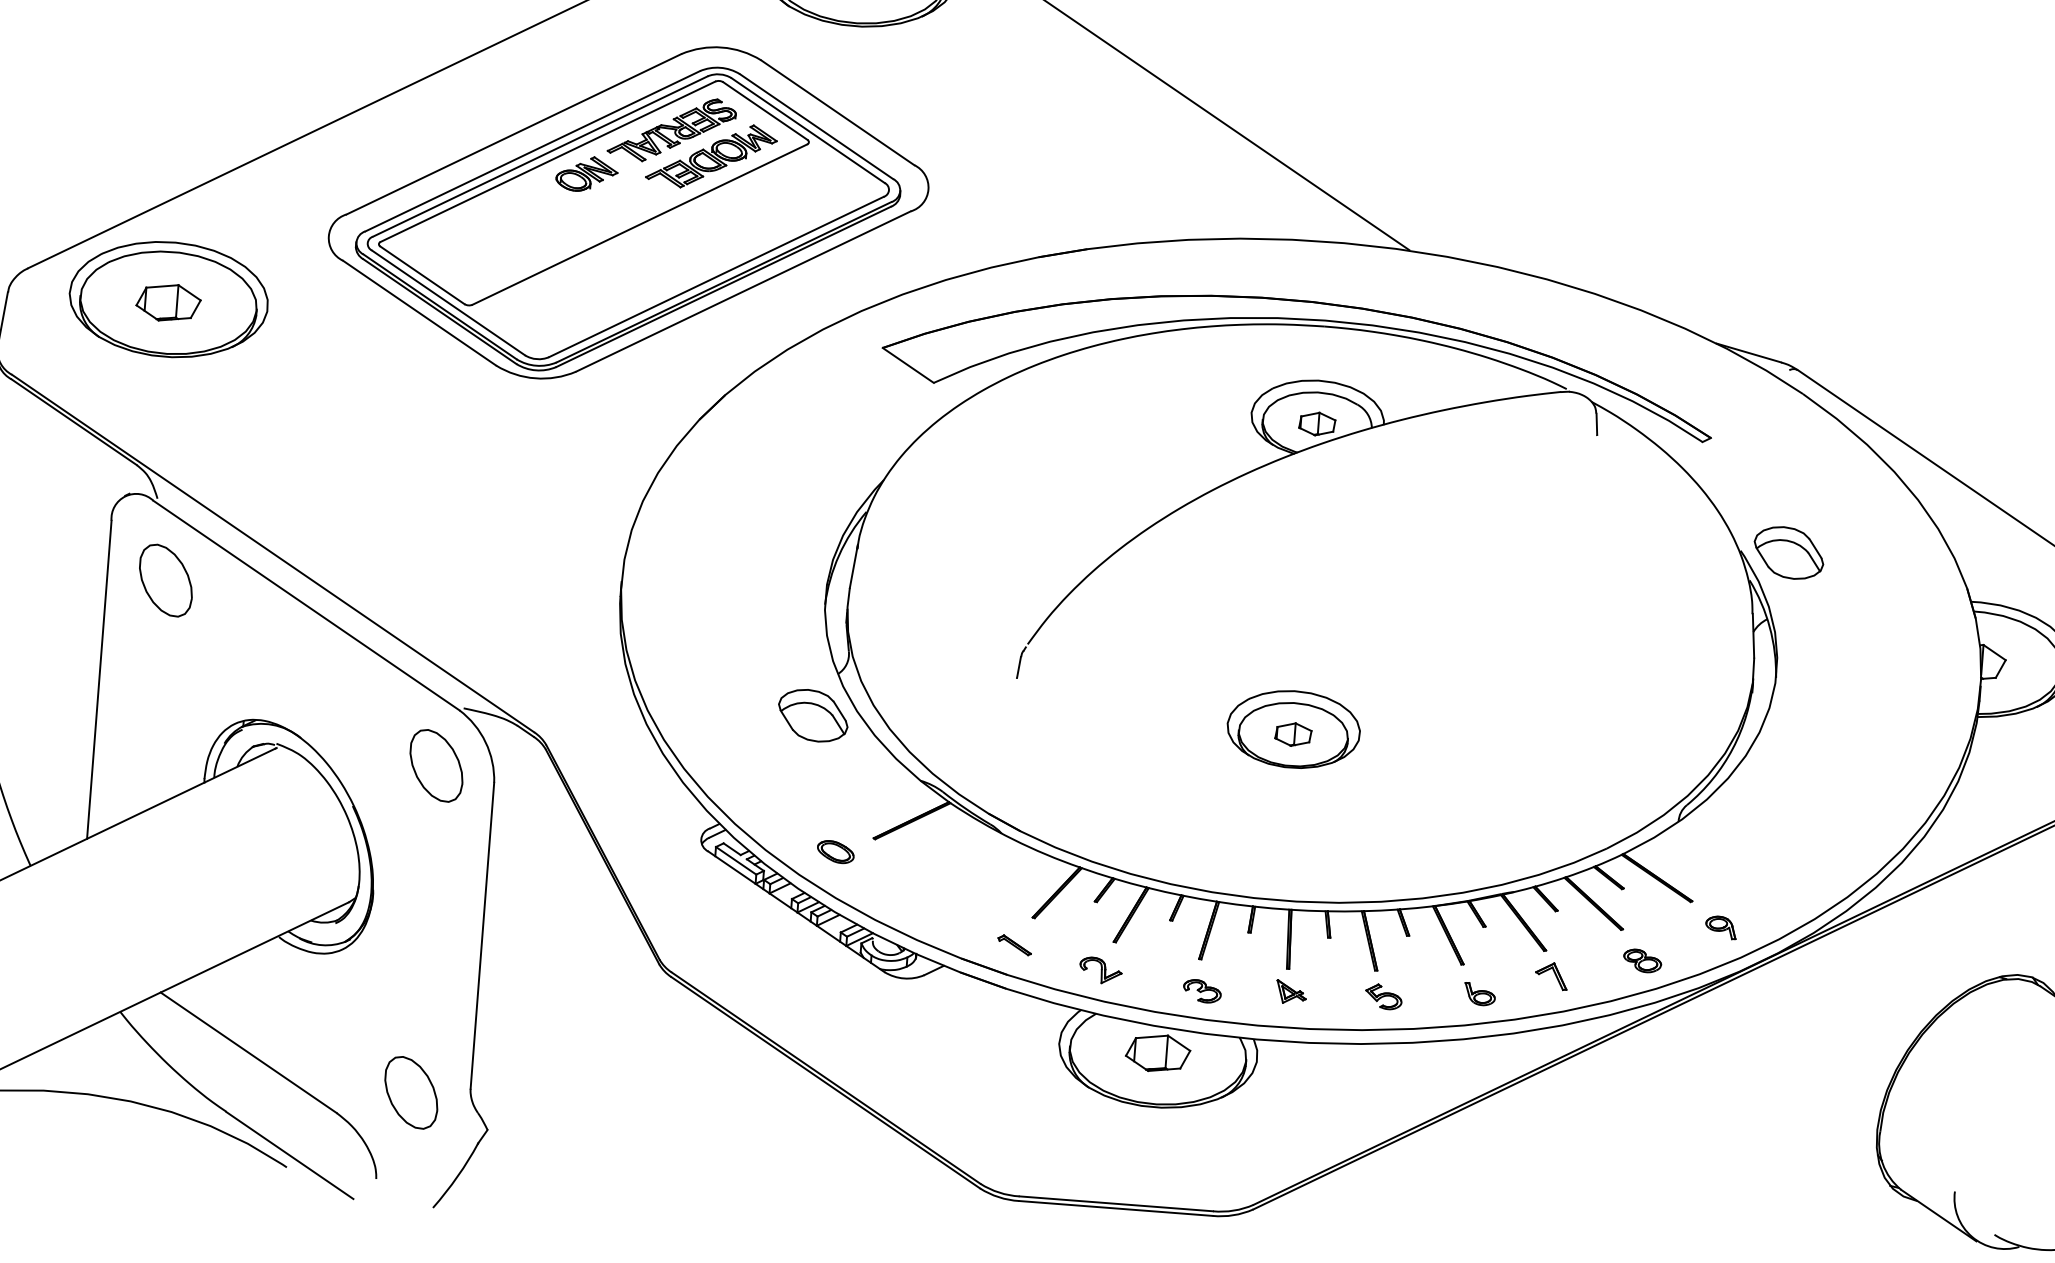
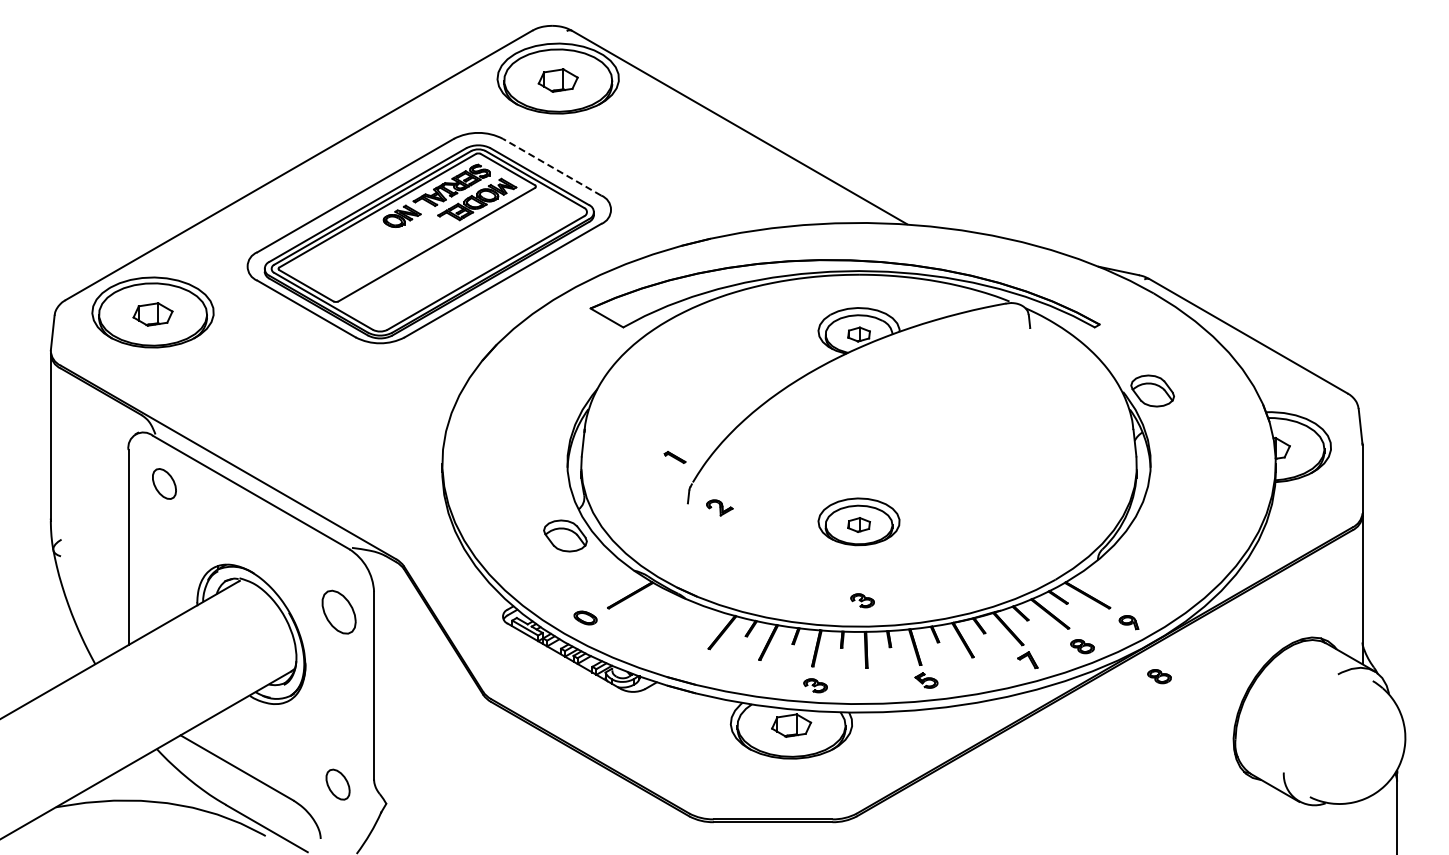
line: (838, 113) -> (552, 167), solid -> dashed
part: (166, 579) -> (164, 483), size x0.7
part: (435, 764) -> (338, 611), moved
part: (1289, 858) -> (862, 600), added
part: (1013, 945) -> (674, 457), moved
part: (1100, 969) -> (719, 507), moved
part: (1290, 991) -> (869, 681), removed
part: (1479, 994) -> (984, 674), removed
part: (1764, 1019) -> (1159, 676), added
part: (410, 1092) -> (337, 784), size x0.7

